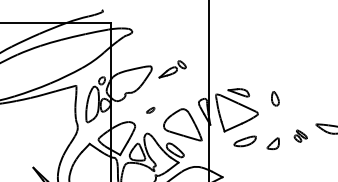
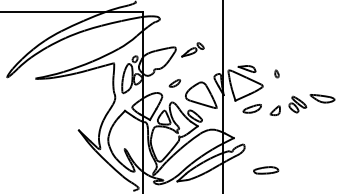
part: (274, 98) -> (276, 73), size x0.62
part: (150, 110) -> (174, 83), size x1.67
part: (300, 136) -> (297, 104), size x1.67

